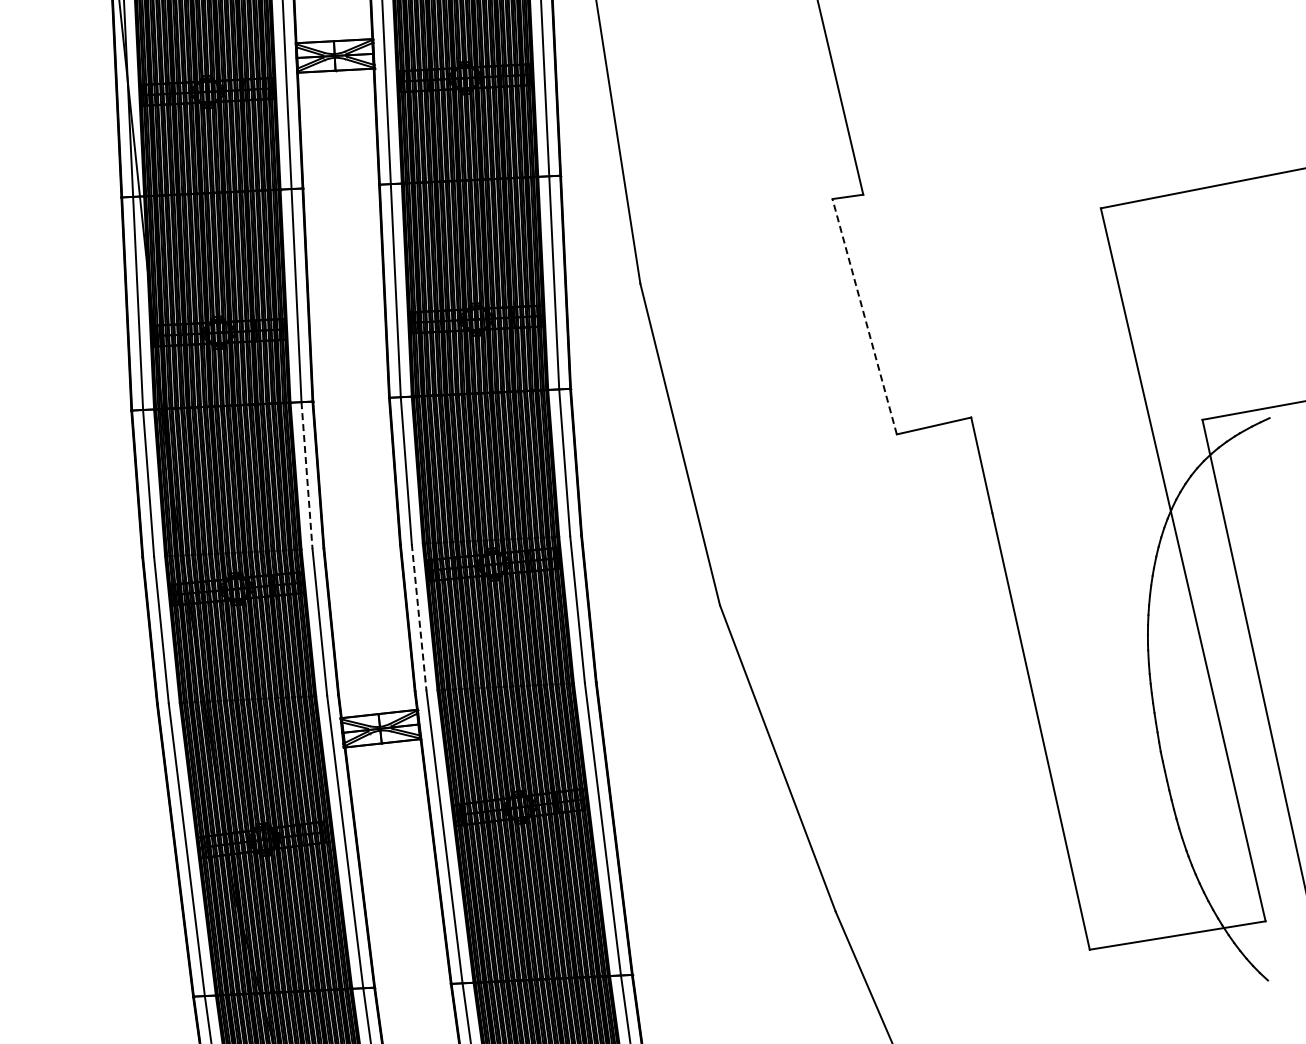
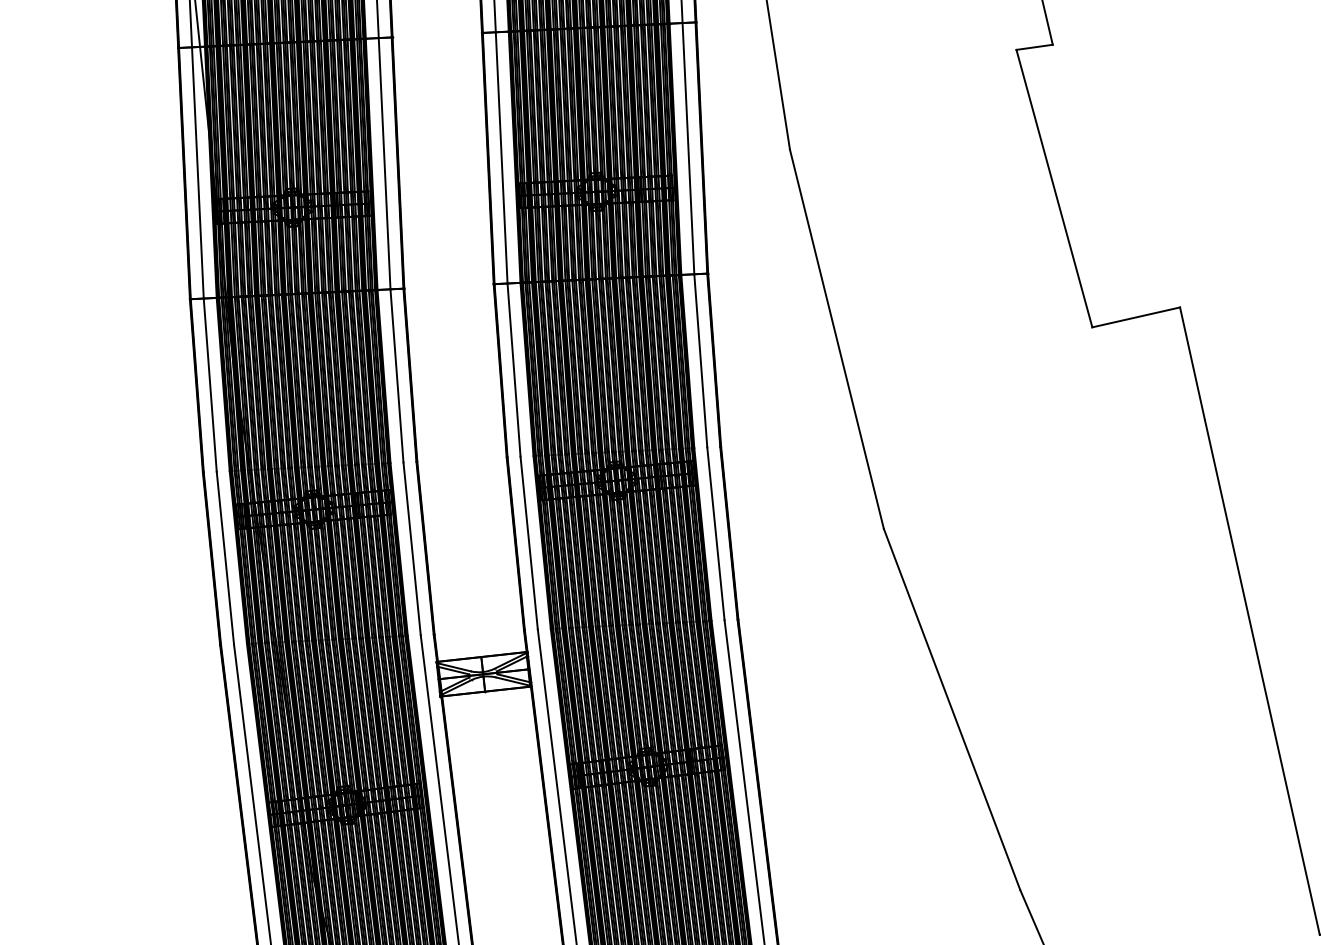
line: (864, 316) -> (1054, 188), dashed -> solid
line: (307, 475) -> (397, 375), dashed -> solid
line: (419, 617) -> (529, 543), dashed -> solid

